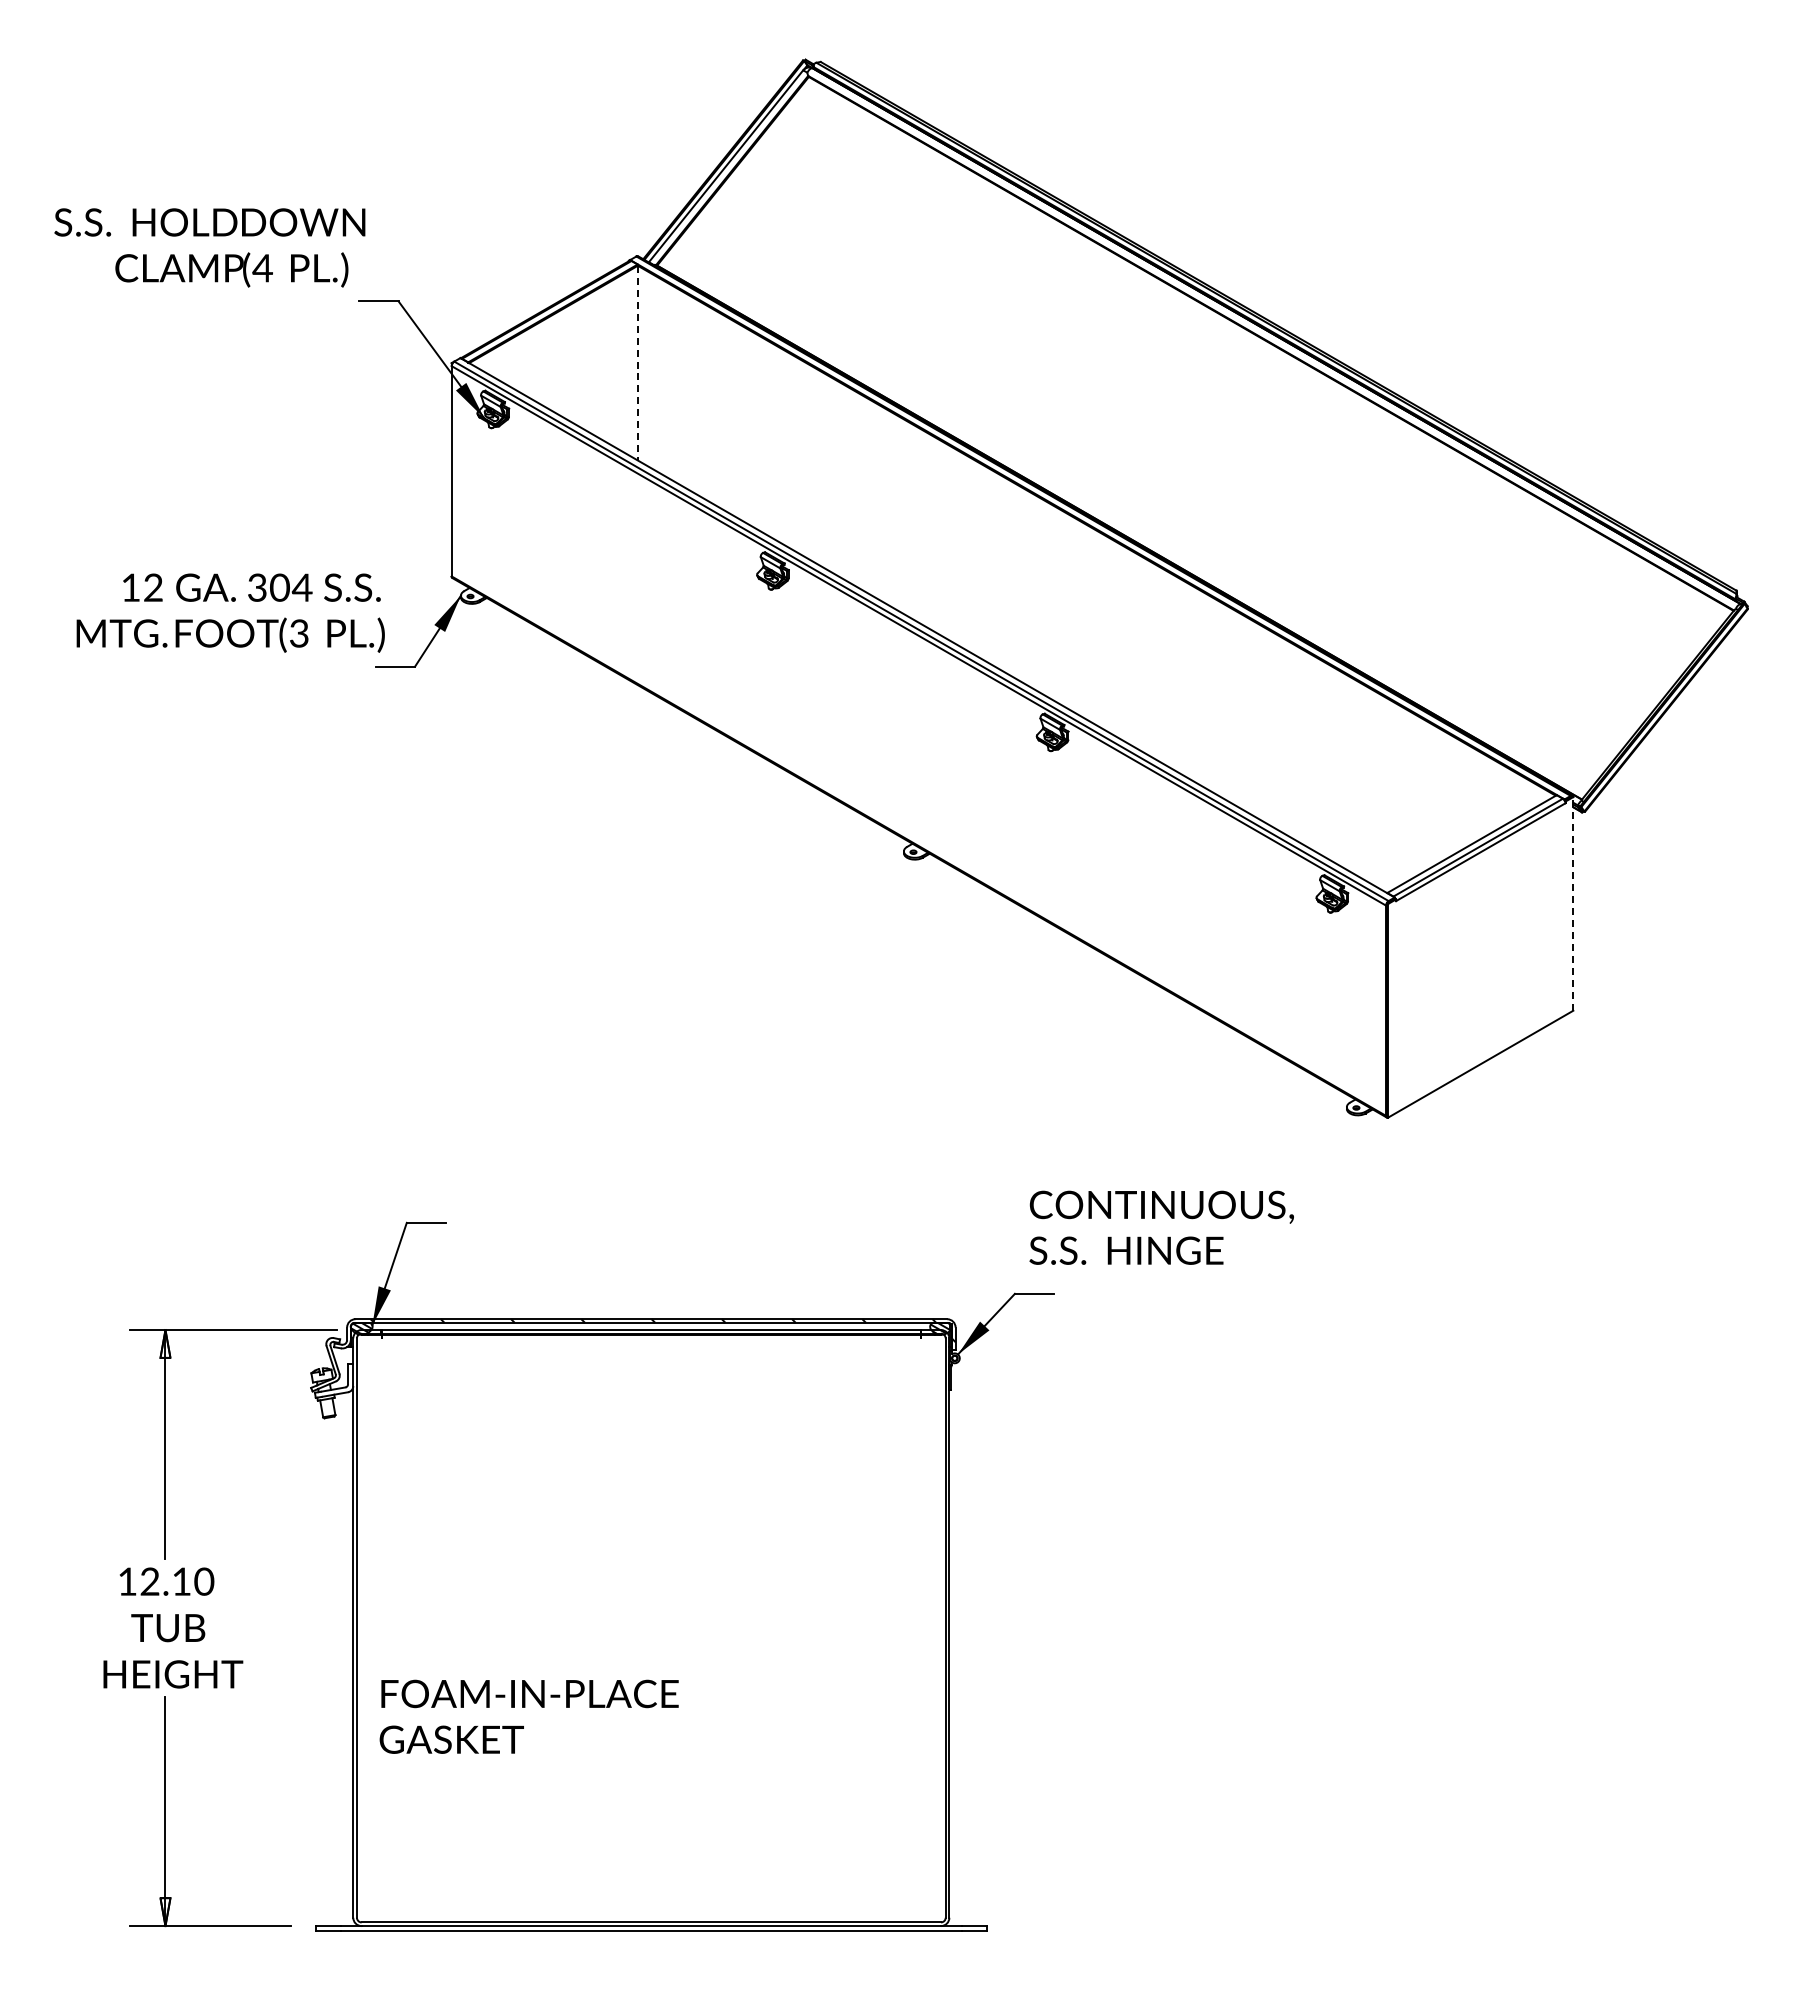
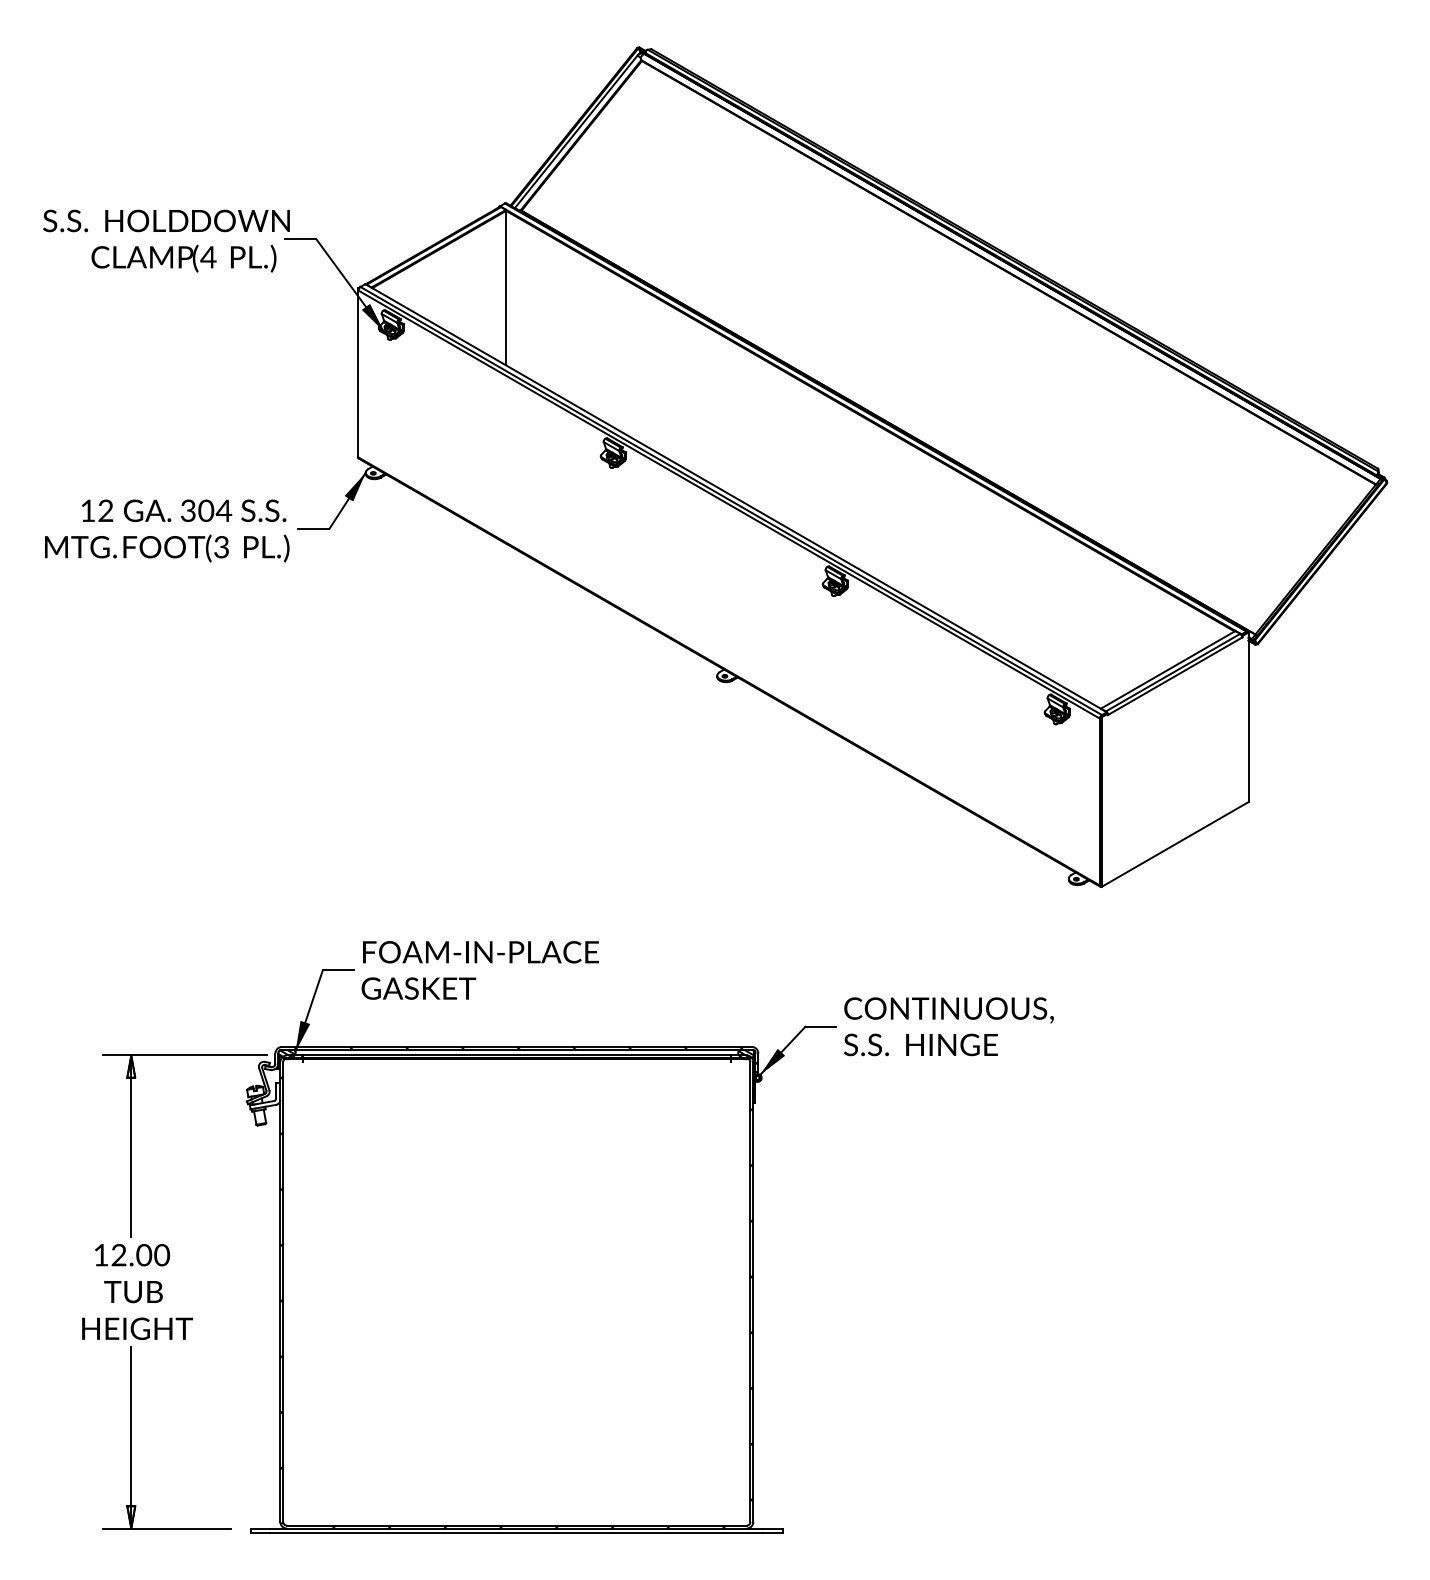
text: (209, 247) -> (166, 240), moved
line: (637, 363) -> (505, 288), dashed -> solid
text: (230, 612) -> (167, 530), moved
line: (1573, 903) -> (1248, 716), dashed -> solid
text: (1161, 1227) -> (948, 1026), moved
text: (181, 1581) -> (144, 1255), 12.10 -> 12.00
hatch: (651, 1628) -> (516, 1292), added
text: (528, 1716) -> (479, 970), moved

